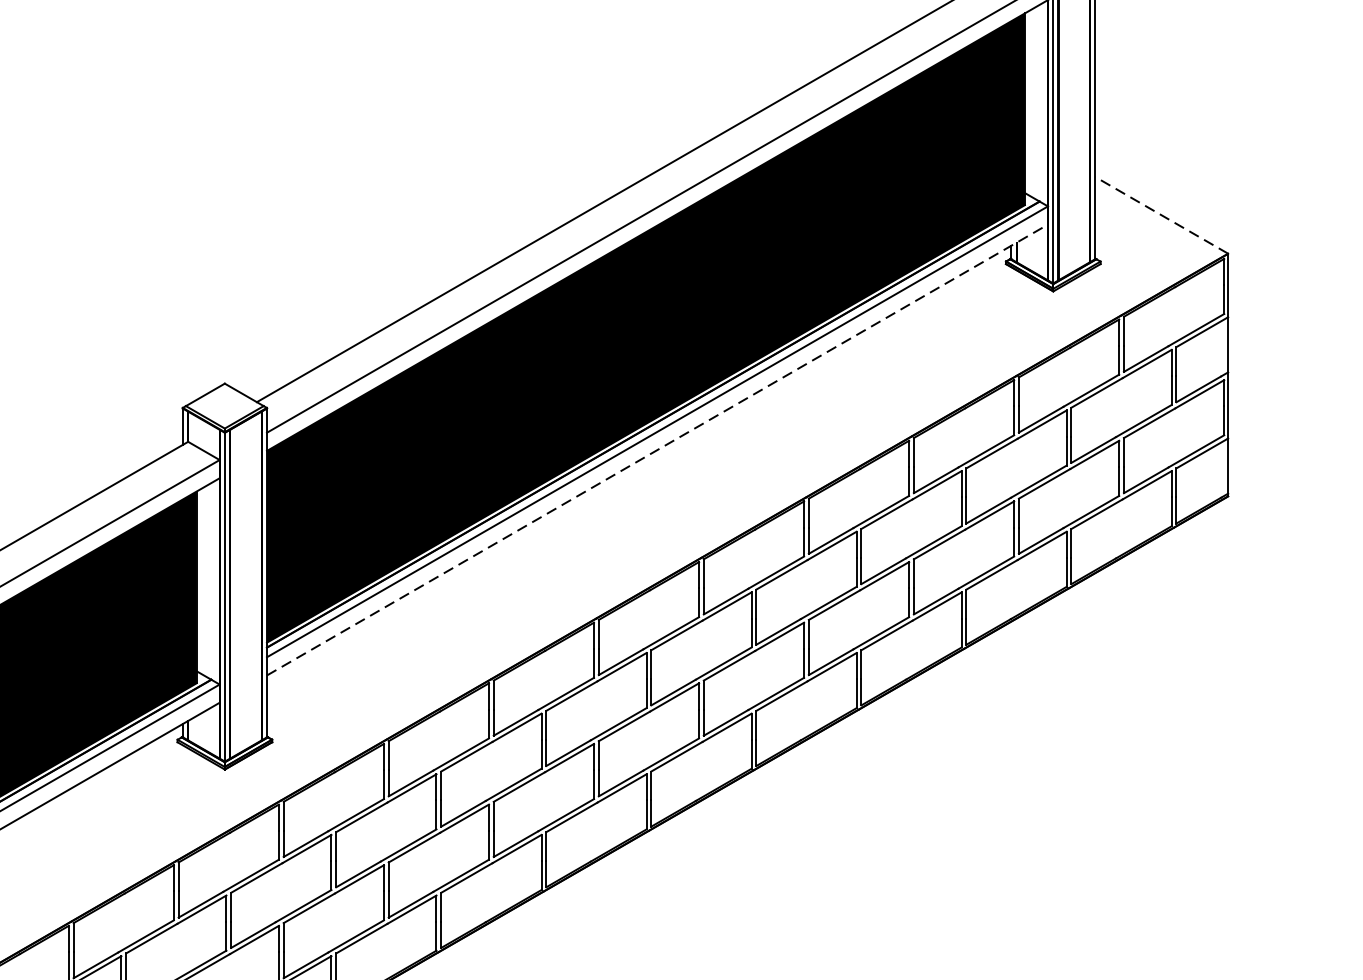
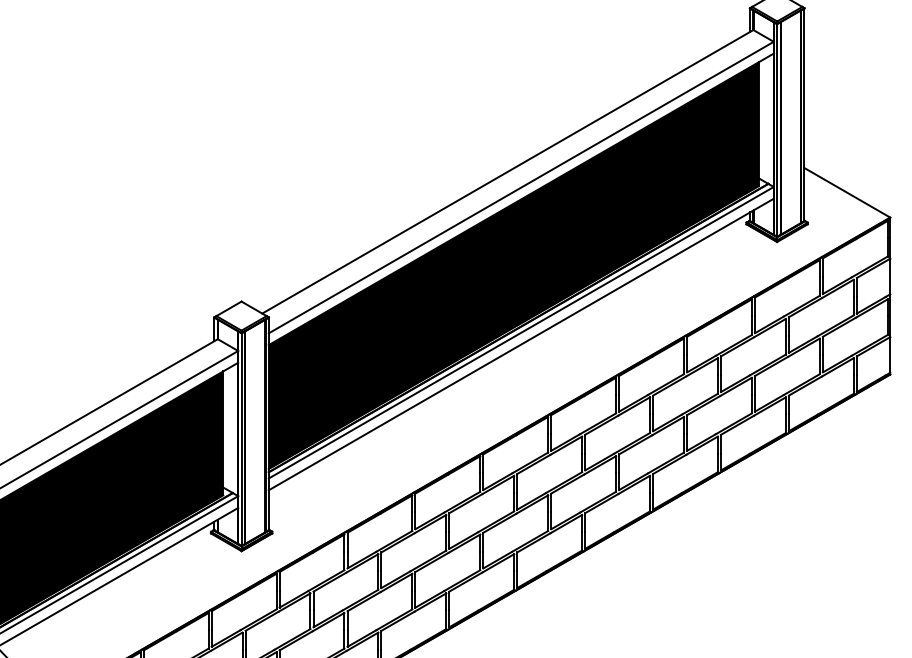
line: (1161, 214) -> (847, 192), dashed -> solid
line: (657, 449) -> (521, 344), dashed -> solid

